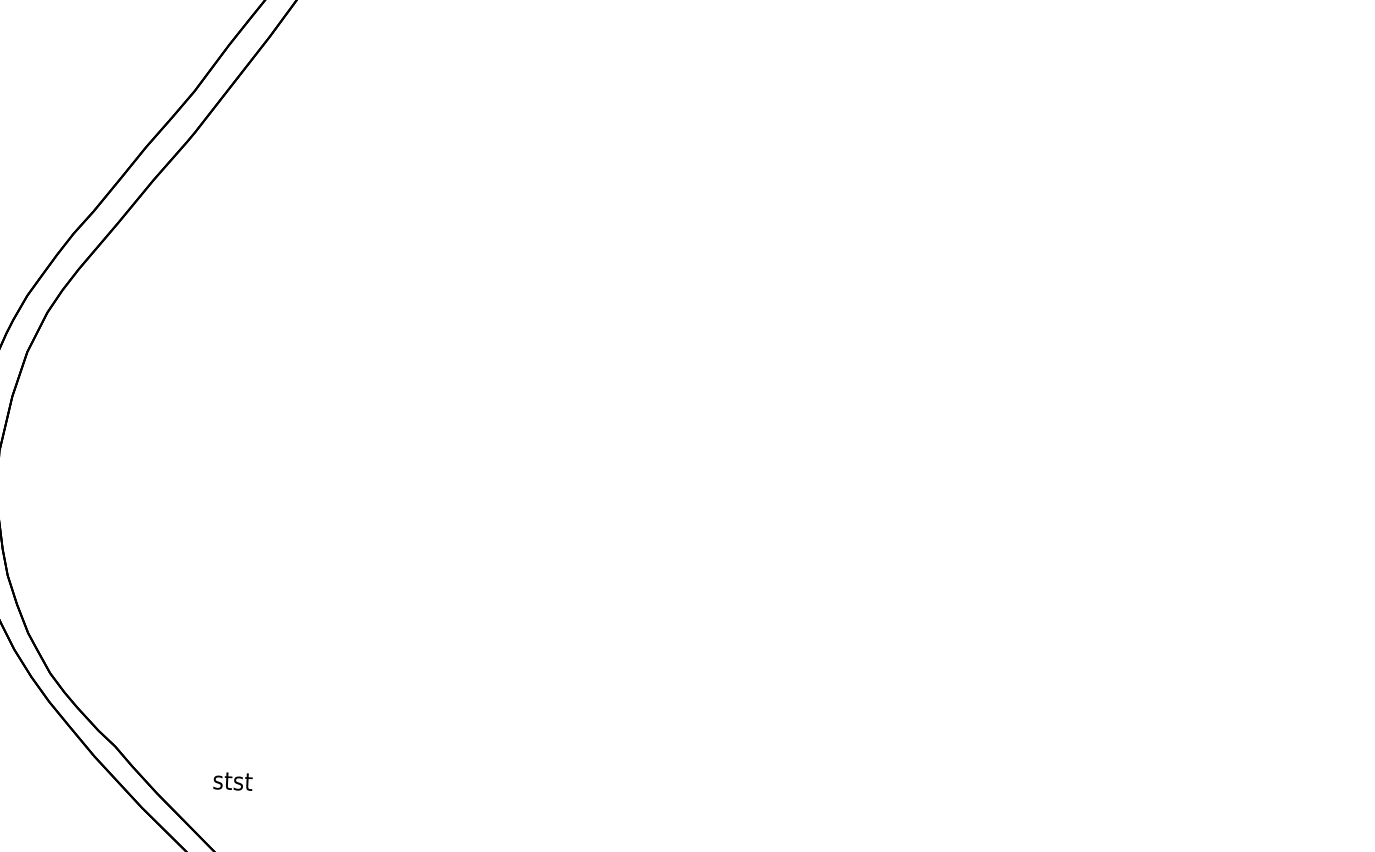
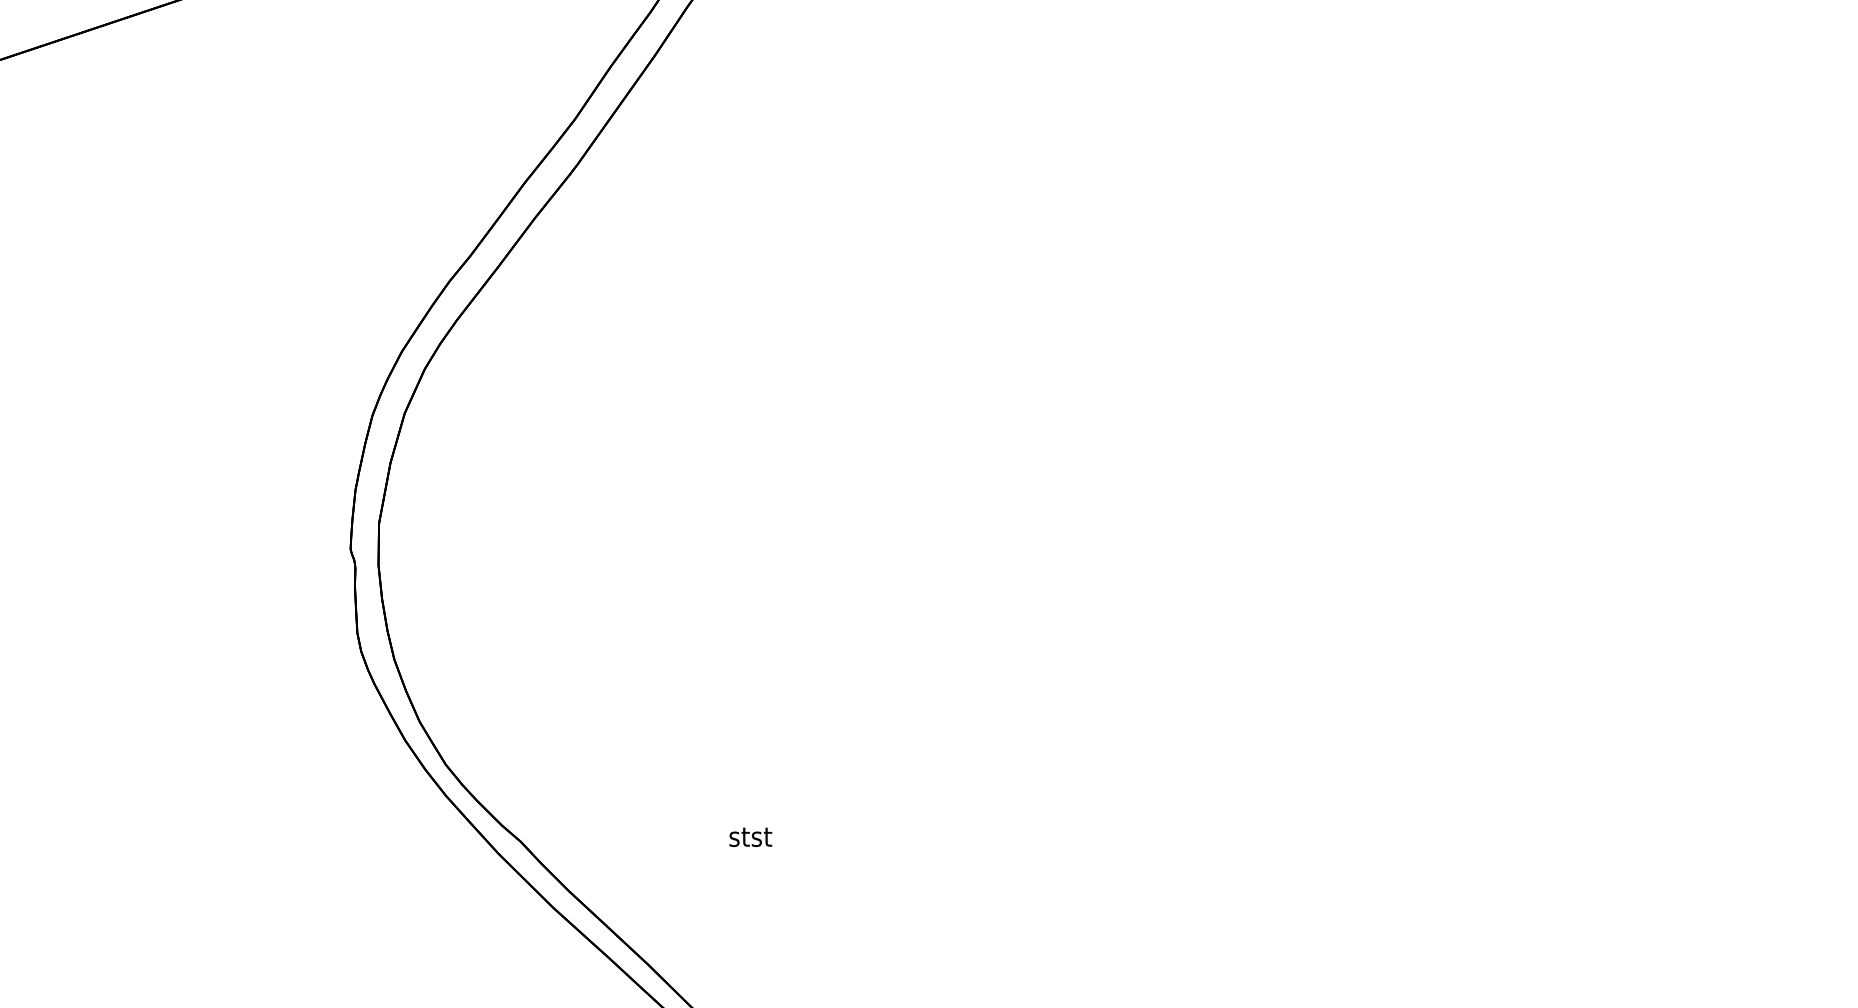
text: (232, 781) -> (750, 837), moved

